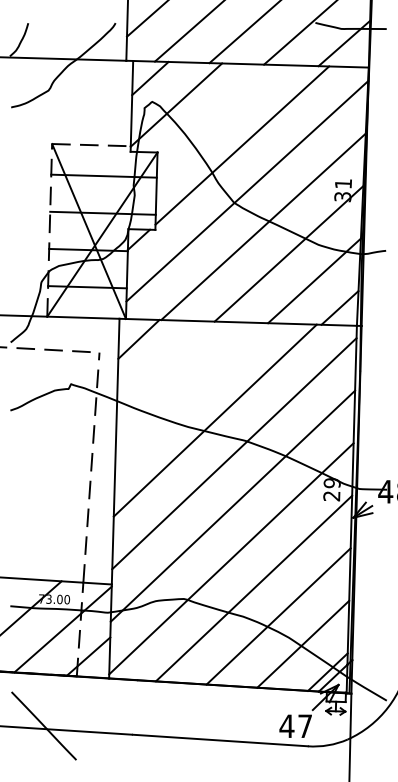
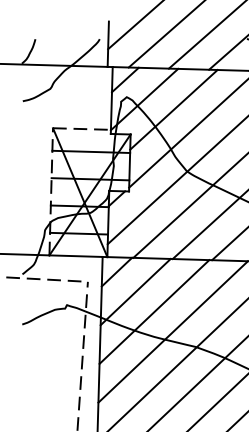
line: (215, 118) -> (173, 109), added
line: (163, 366) -> (135, 292), added
line: (189, 393) -> (154, 311), added

